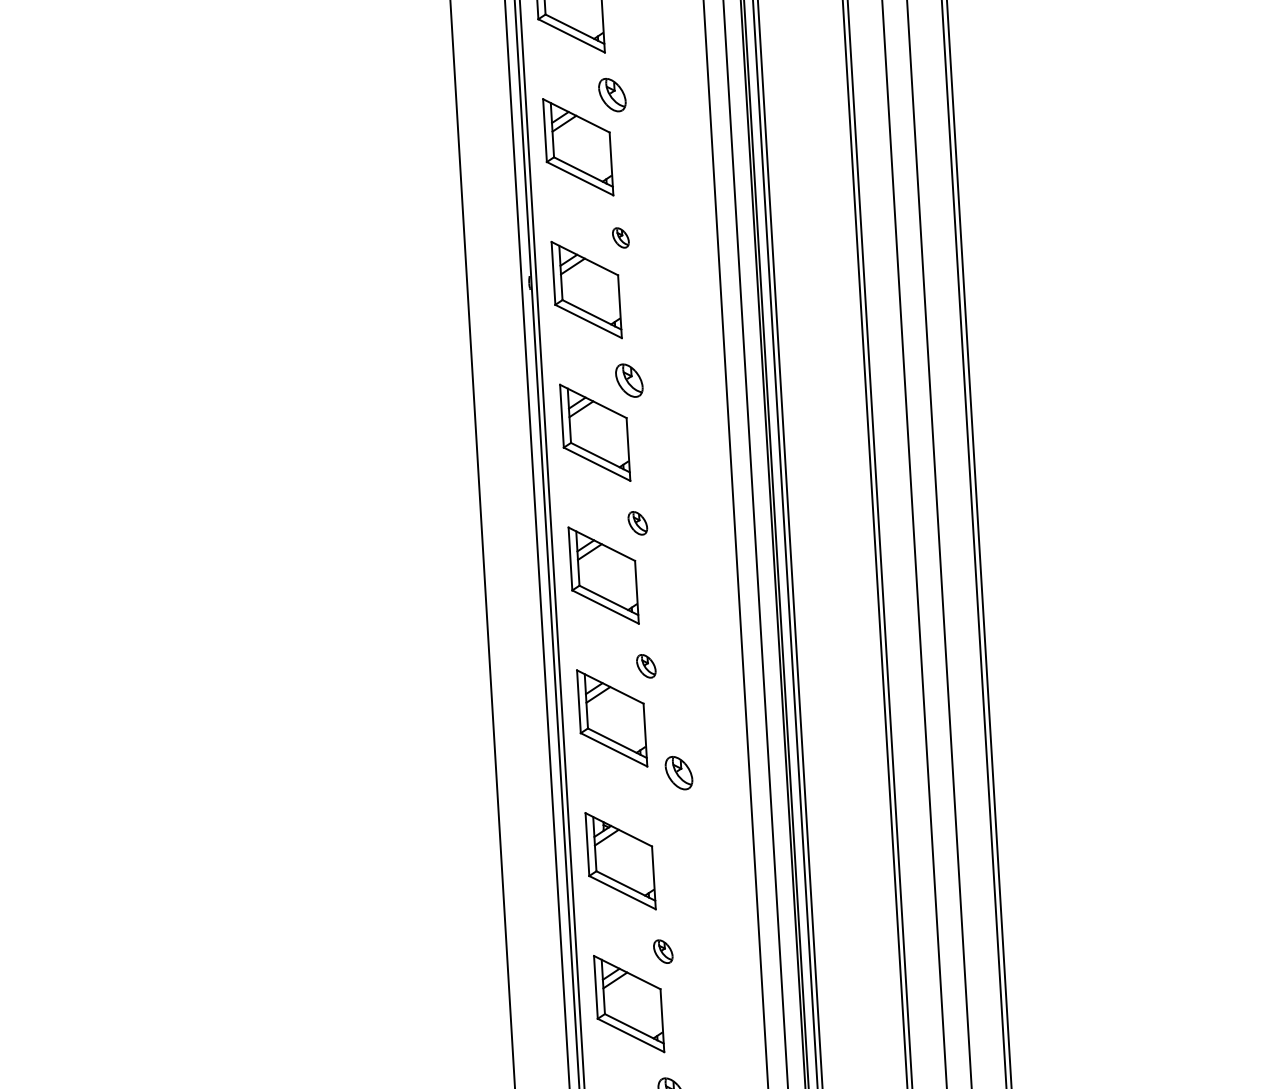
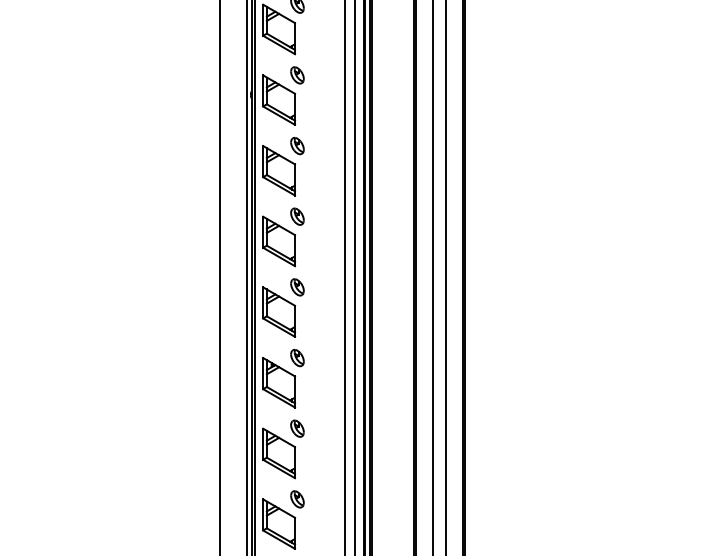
part: (620, 238) -> (297, 75), size x1.67
part: (637, 523) -> (297, 216), size x1.43
part: (646, 666) -> (297, 287), size x1.43
part: (679, 774) -> (297, 358), moved
part: (663, 951) -> (297, 428), size x1.43

